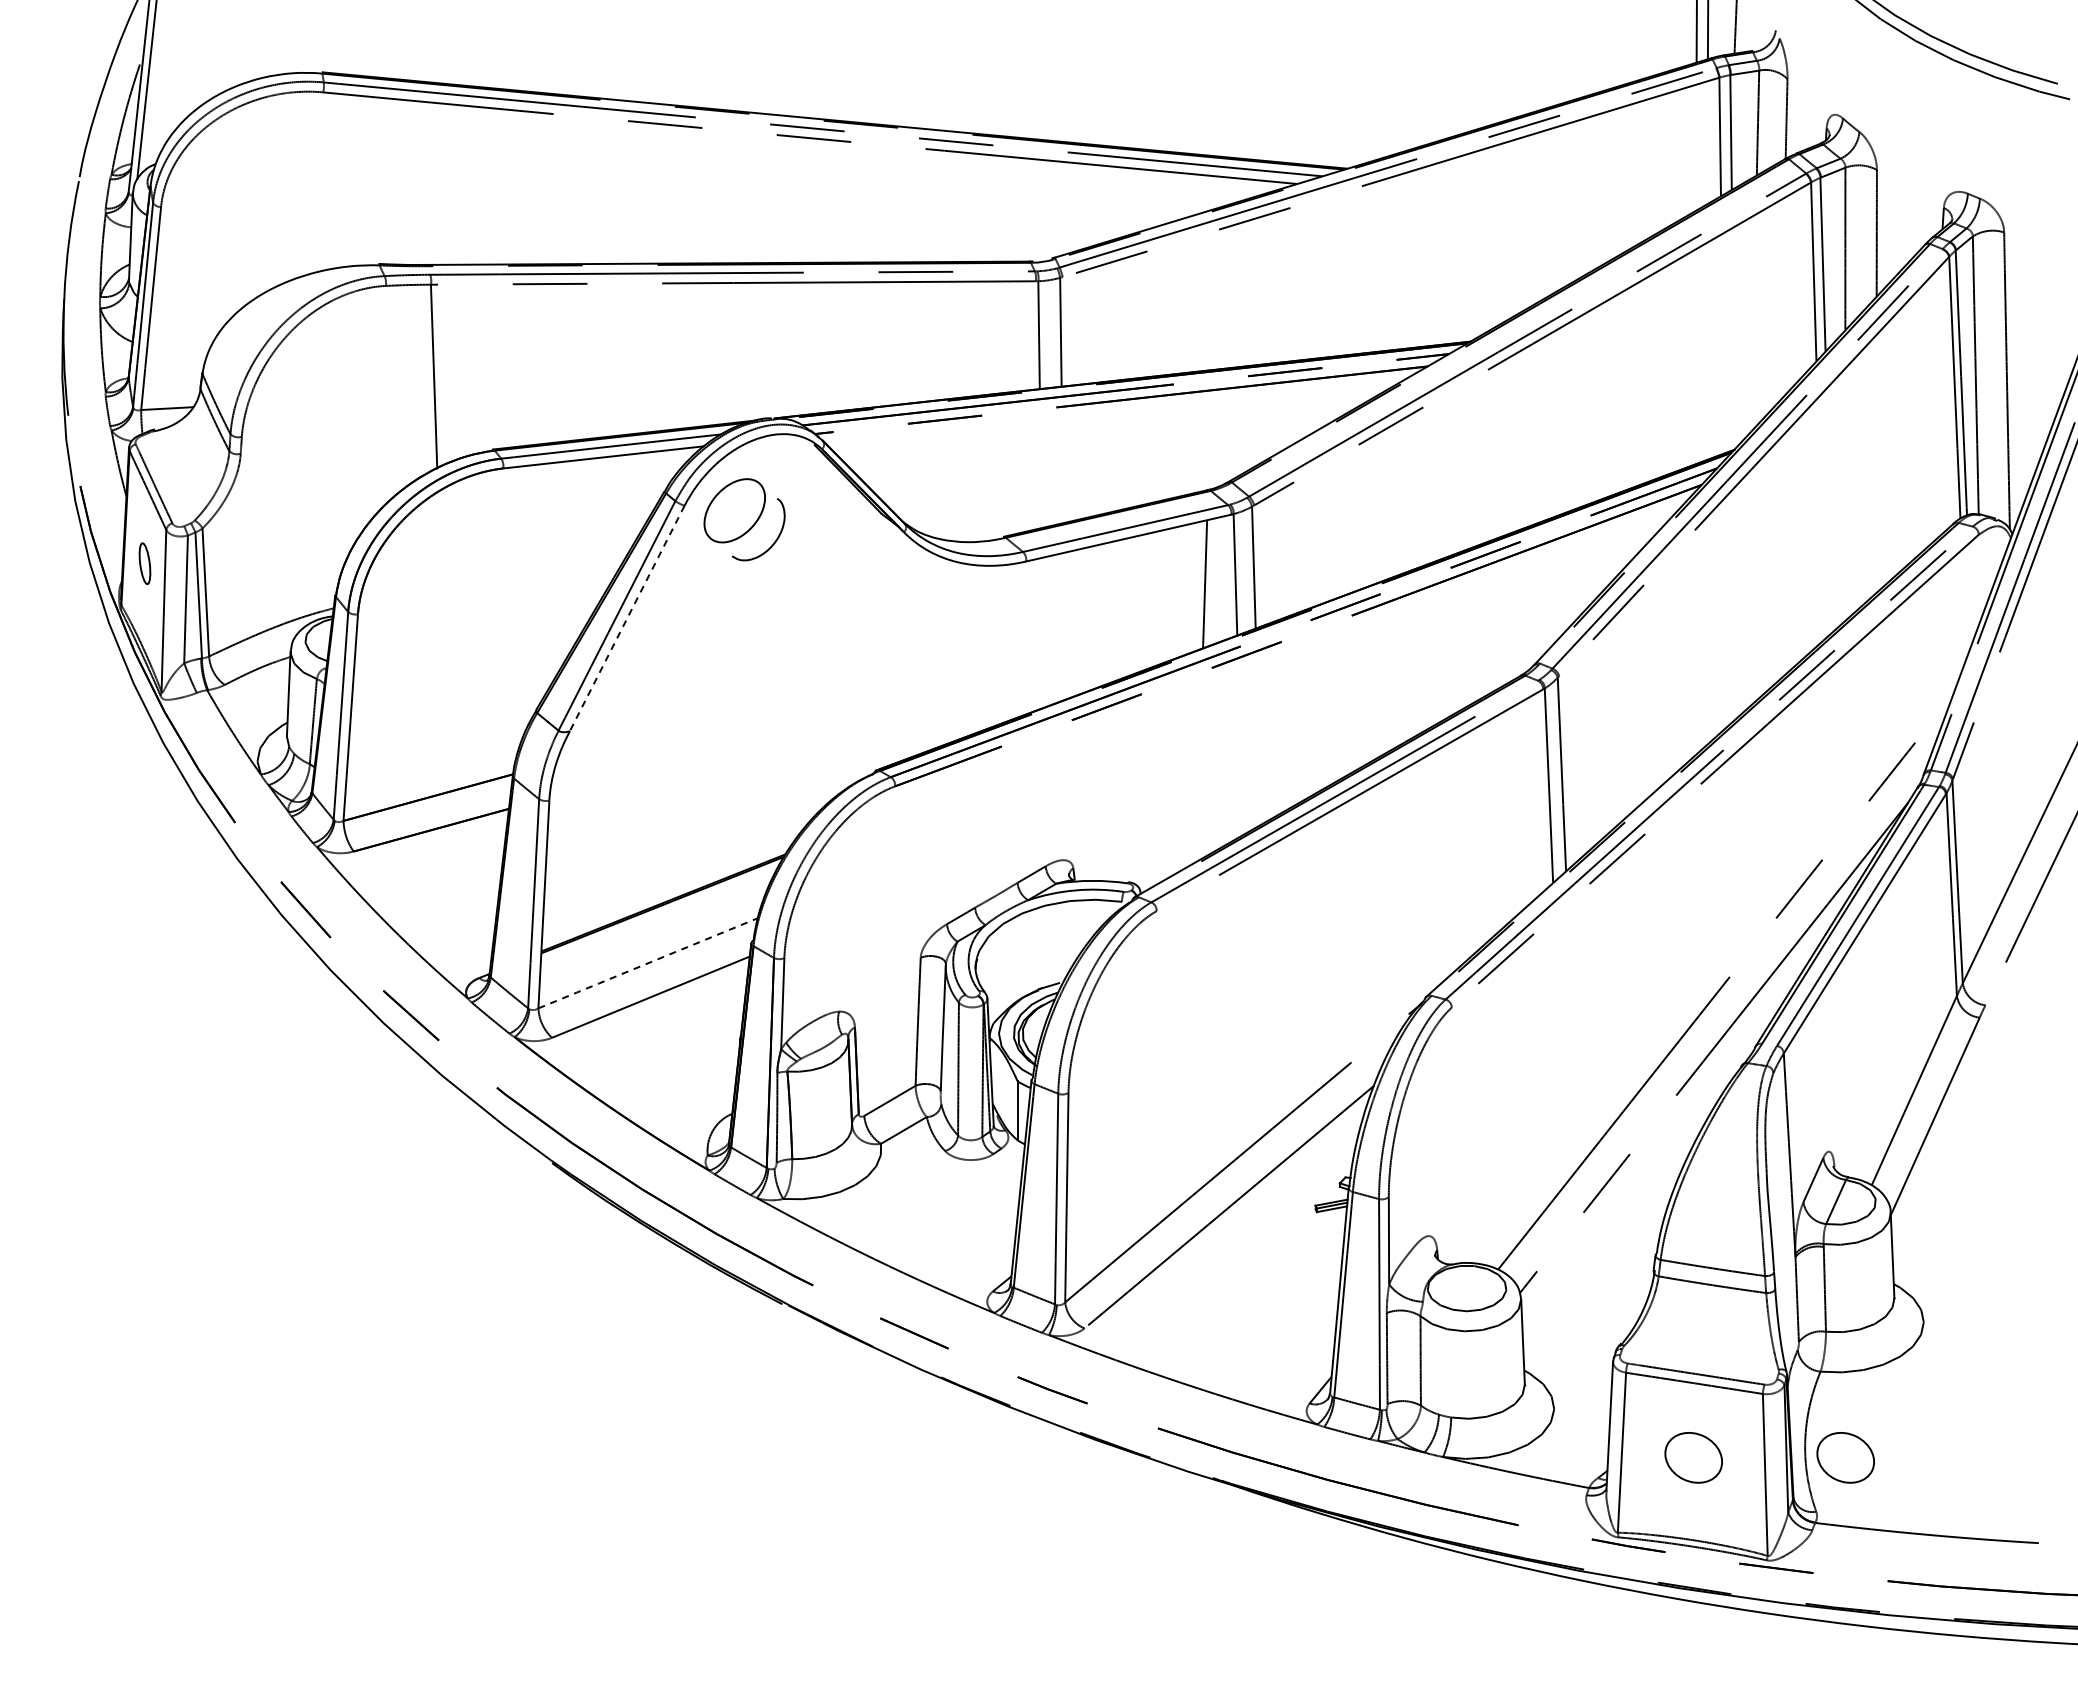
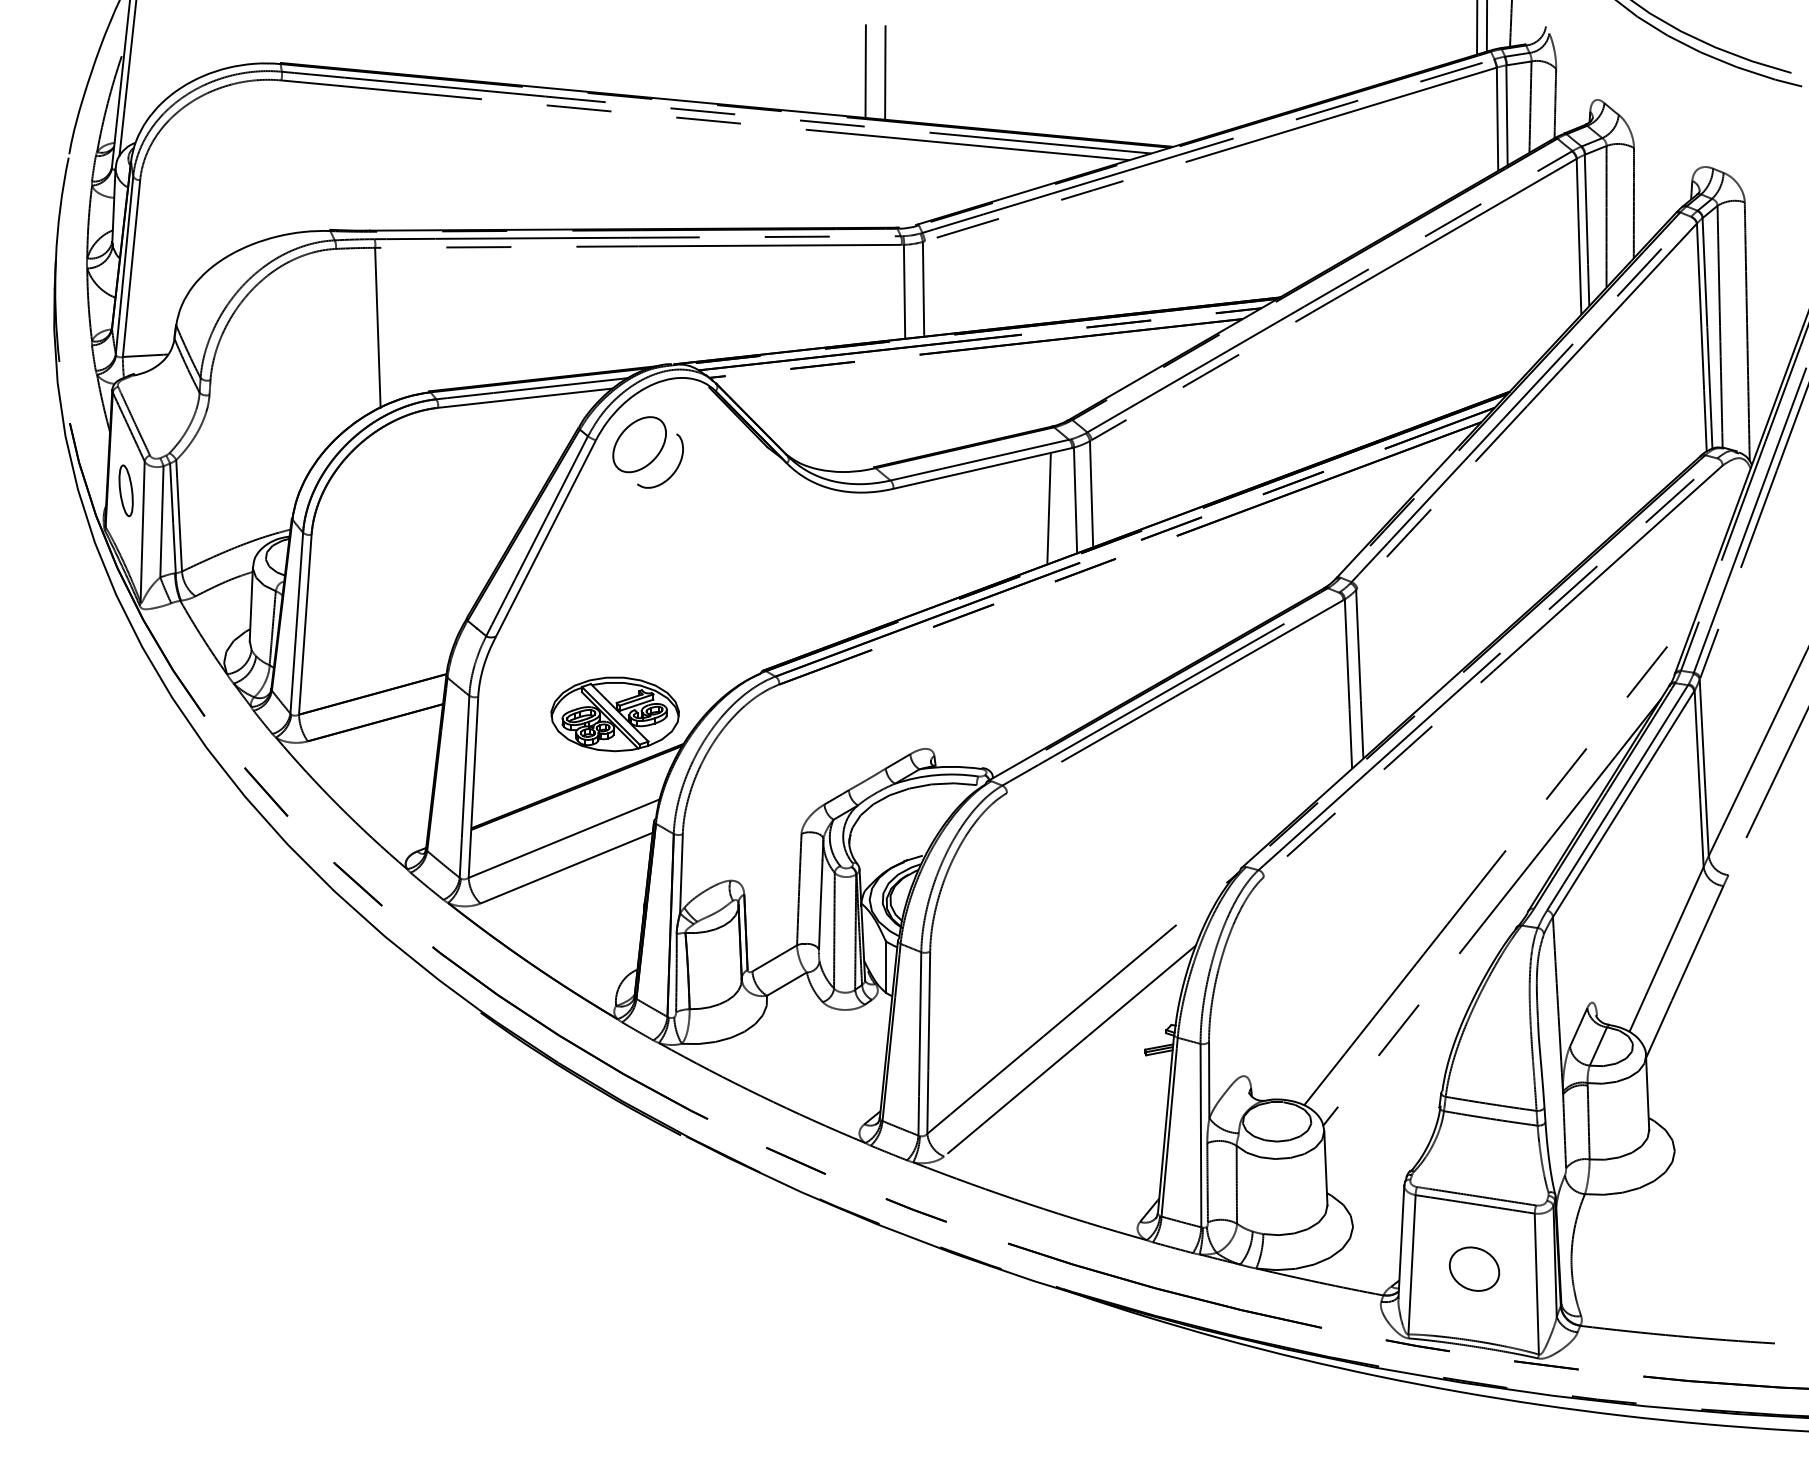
line: (994, 81) -> (865, 70), added
line: (1016, 83) -> (884, 72), added
part: (144, 563) -> (125, 490), size x1.43
line: (627, 617) -> (546, 537), dashed -> solid
part: (706, 820) -> (615, 714), added
line: (648, 963) -> (564, 838), dashed -> solid
part: (1845, 1457) -> (1606, 1268), removed

